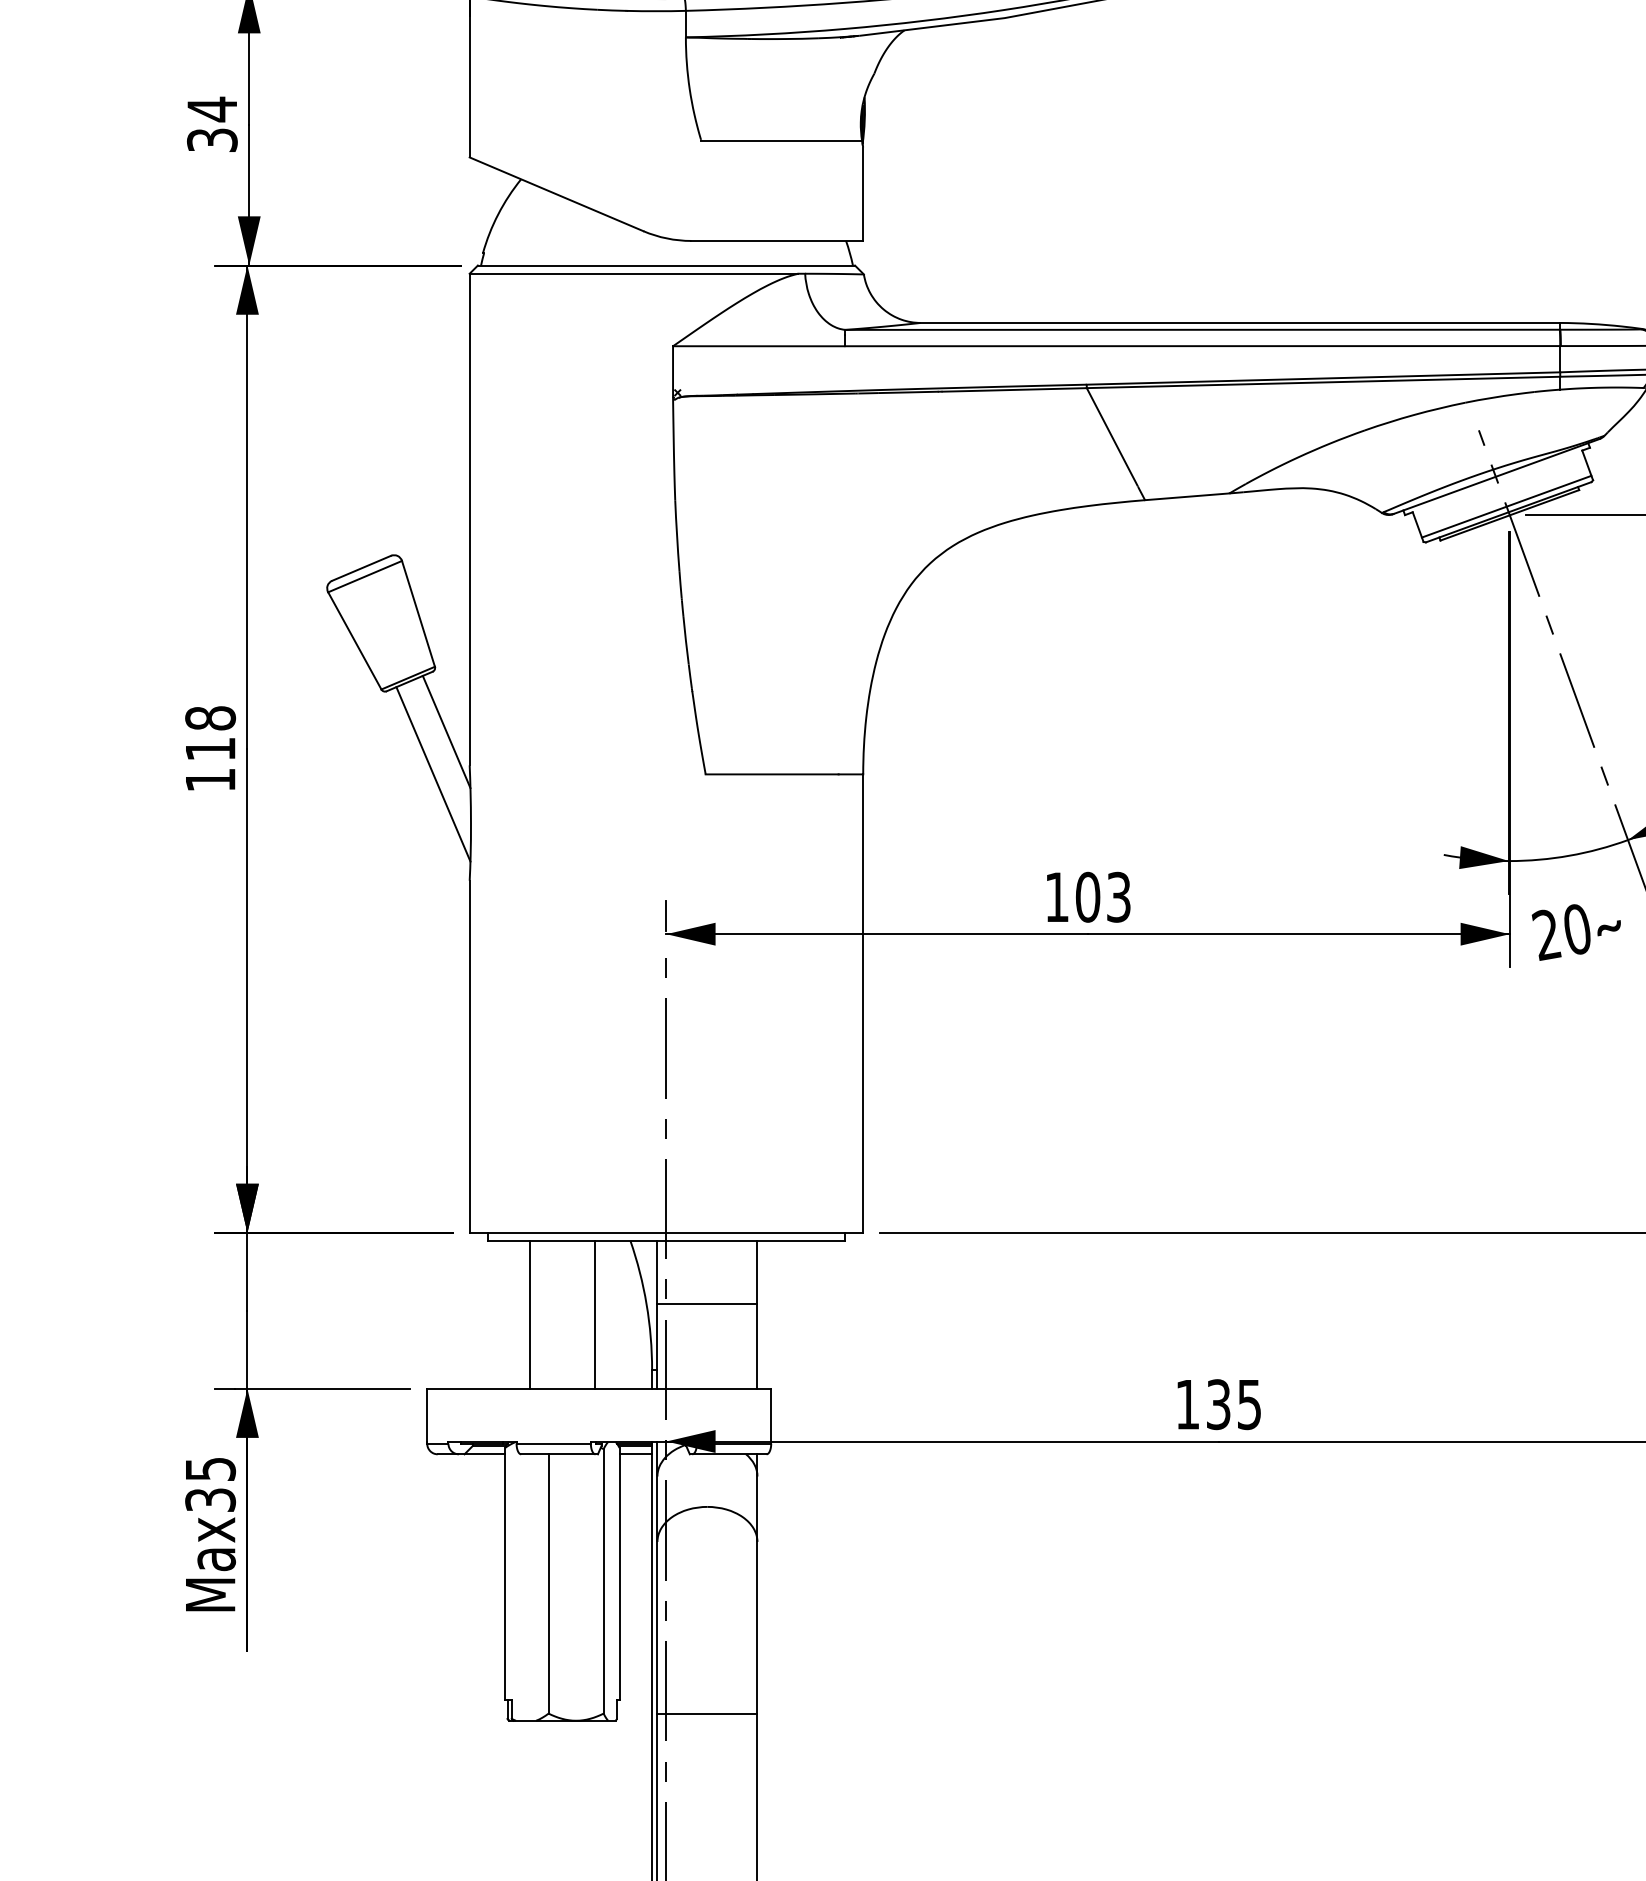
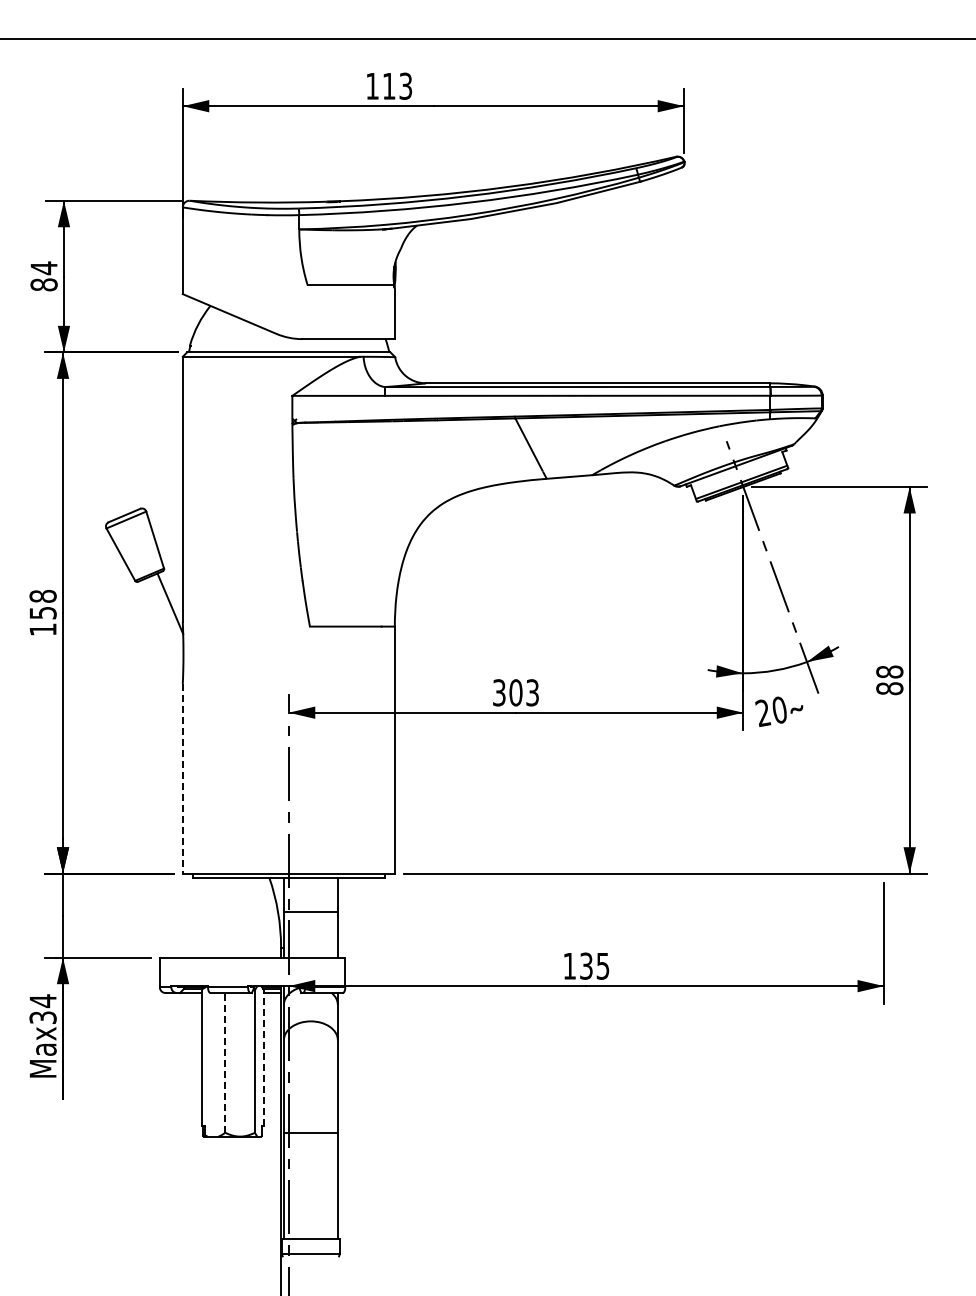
text: (211, 139) -> (43, 284), 34 -> 84
text: (209, 750) -> (42, 613), 118 -> 158
line: (433, 774) -> (163, 626), removed
text: (1057, 896) -> (499, 692), 103 -> 303
line: (469, 1056) -> (182, 778), solid -> dashed
line: (530, 1314) -> (215, 917), removed
line: (595, 1314) -> (250, 917), removed
text: (209, 1470) -> (42, 1001), Max35 -> Max34
line: (619, 1573) -> (263, 1057), solid -> dashed
line: (548, 1583) -> (225, 1062), solid -> dashed

